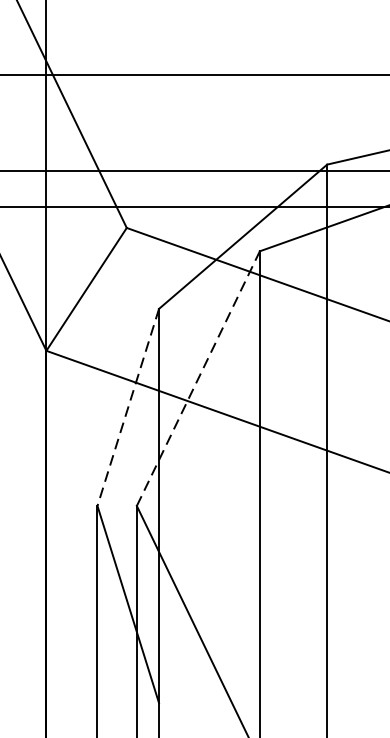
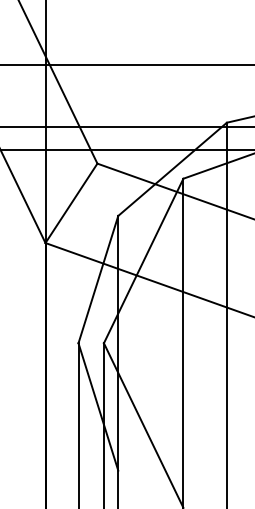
line: (198, 377) -> (143, 260), dashed -> solid
line: (128, 407) -> (98, 279), dashed -> solid

